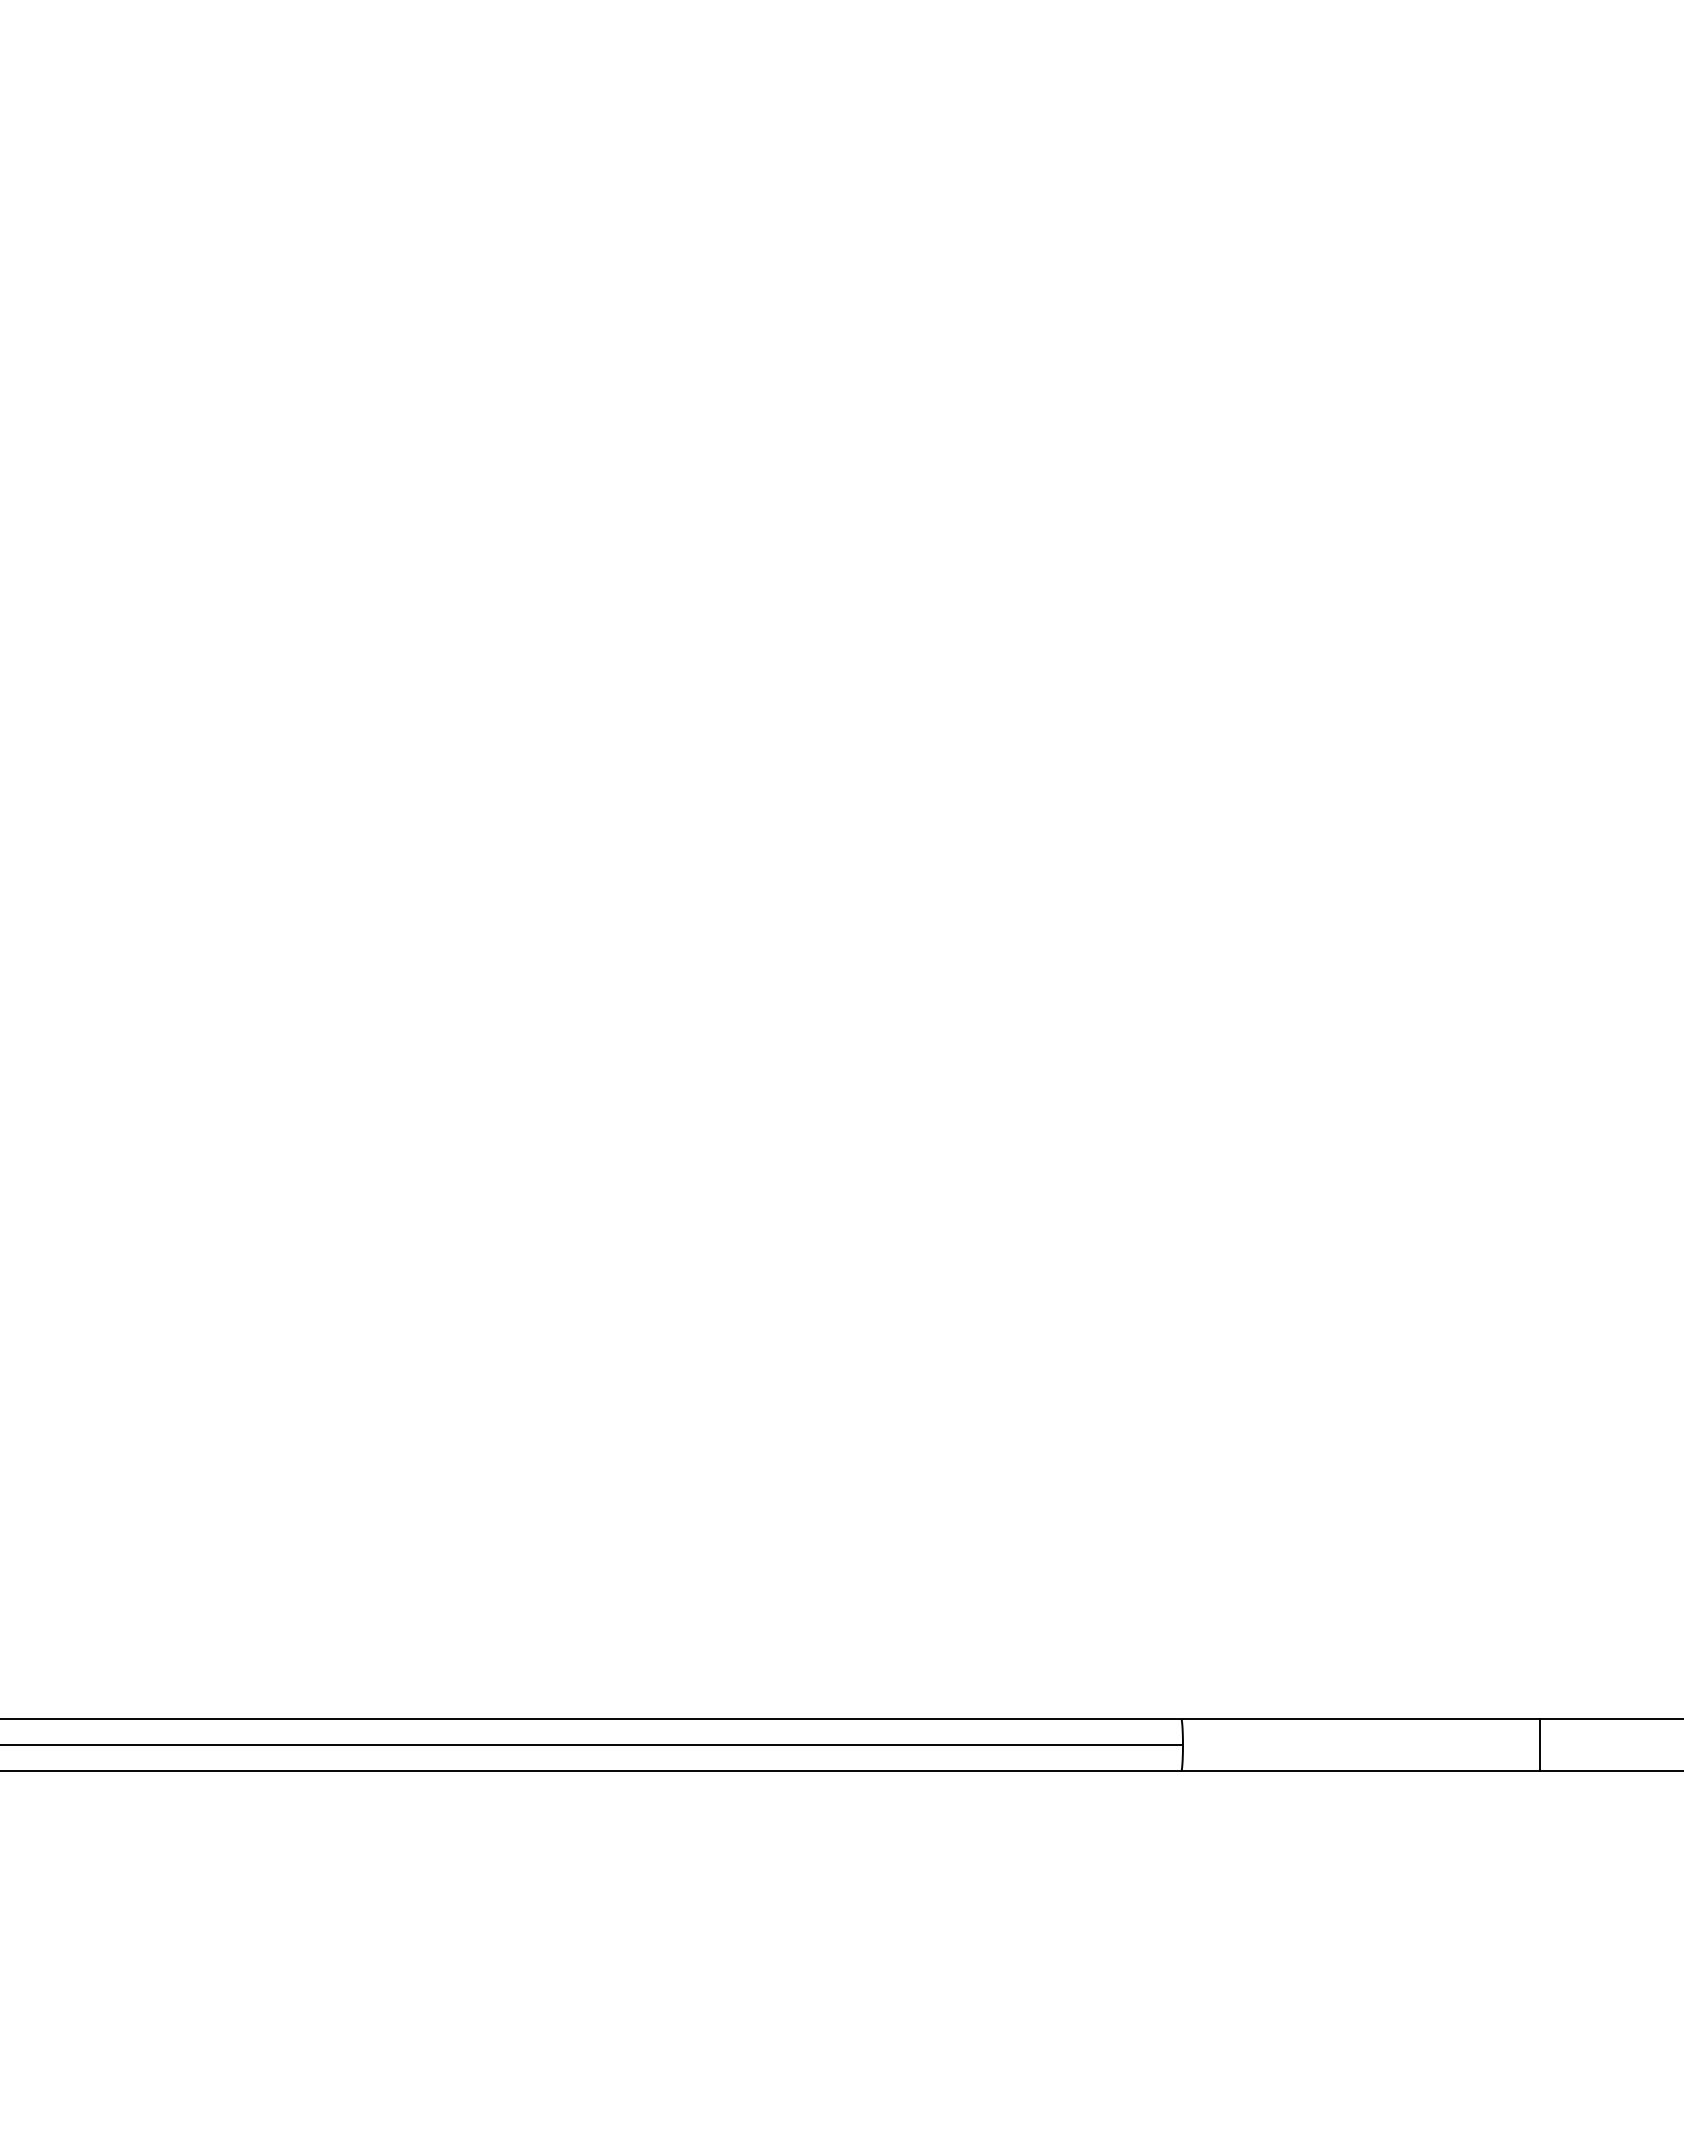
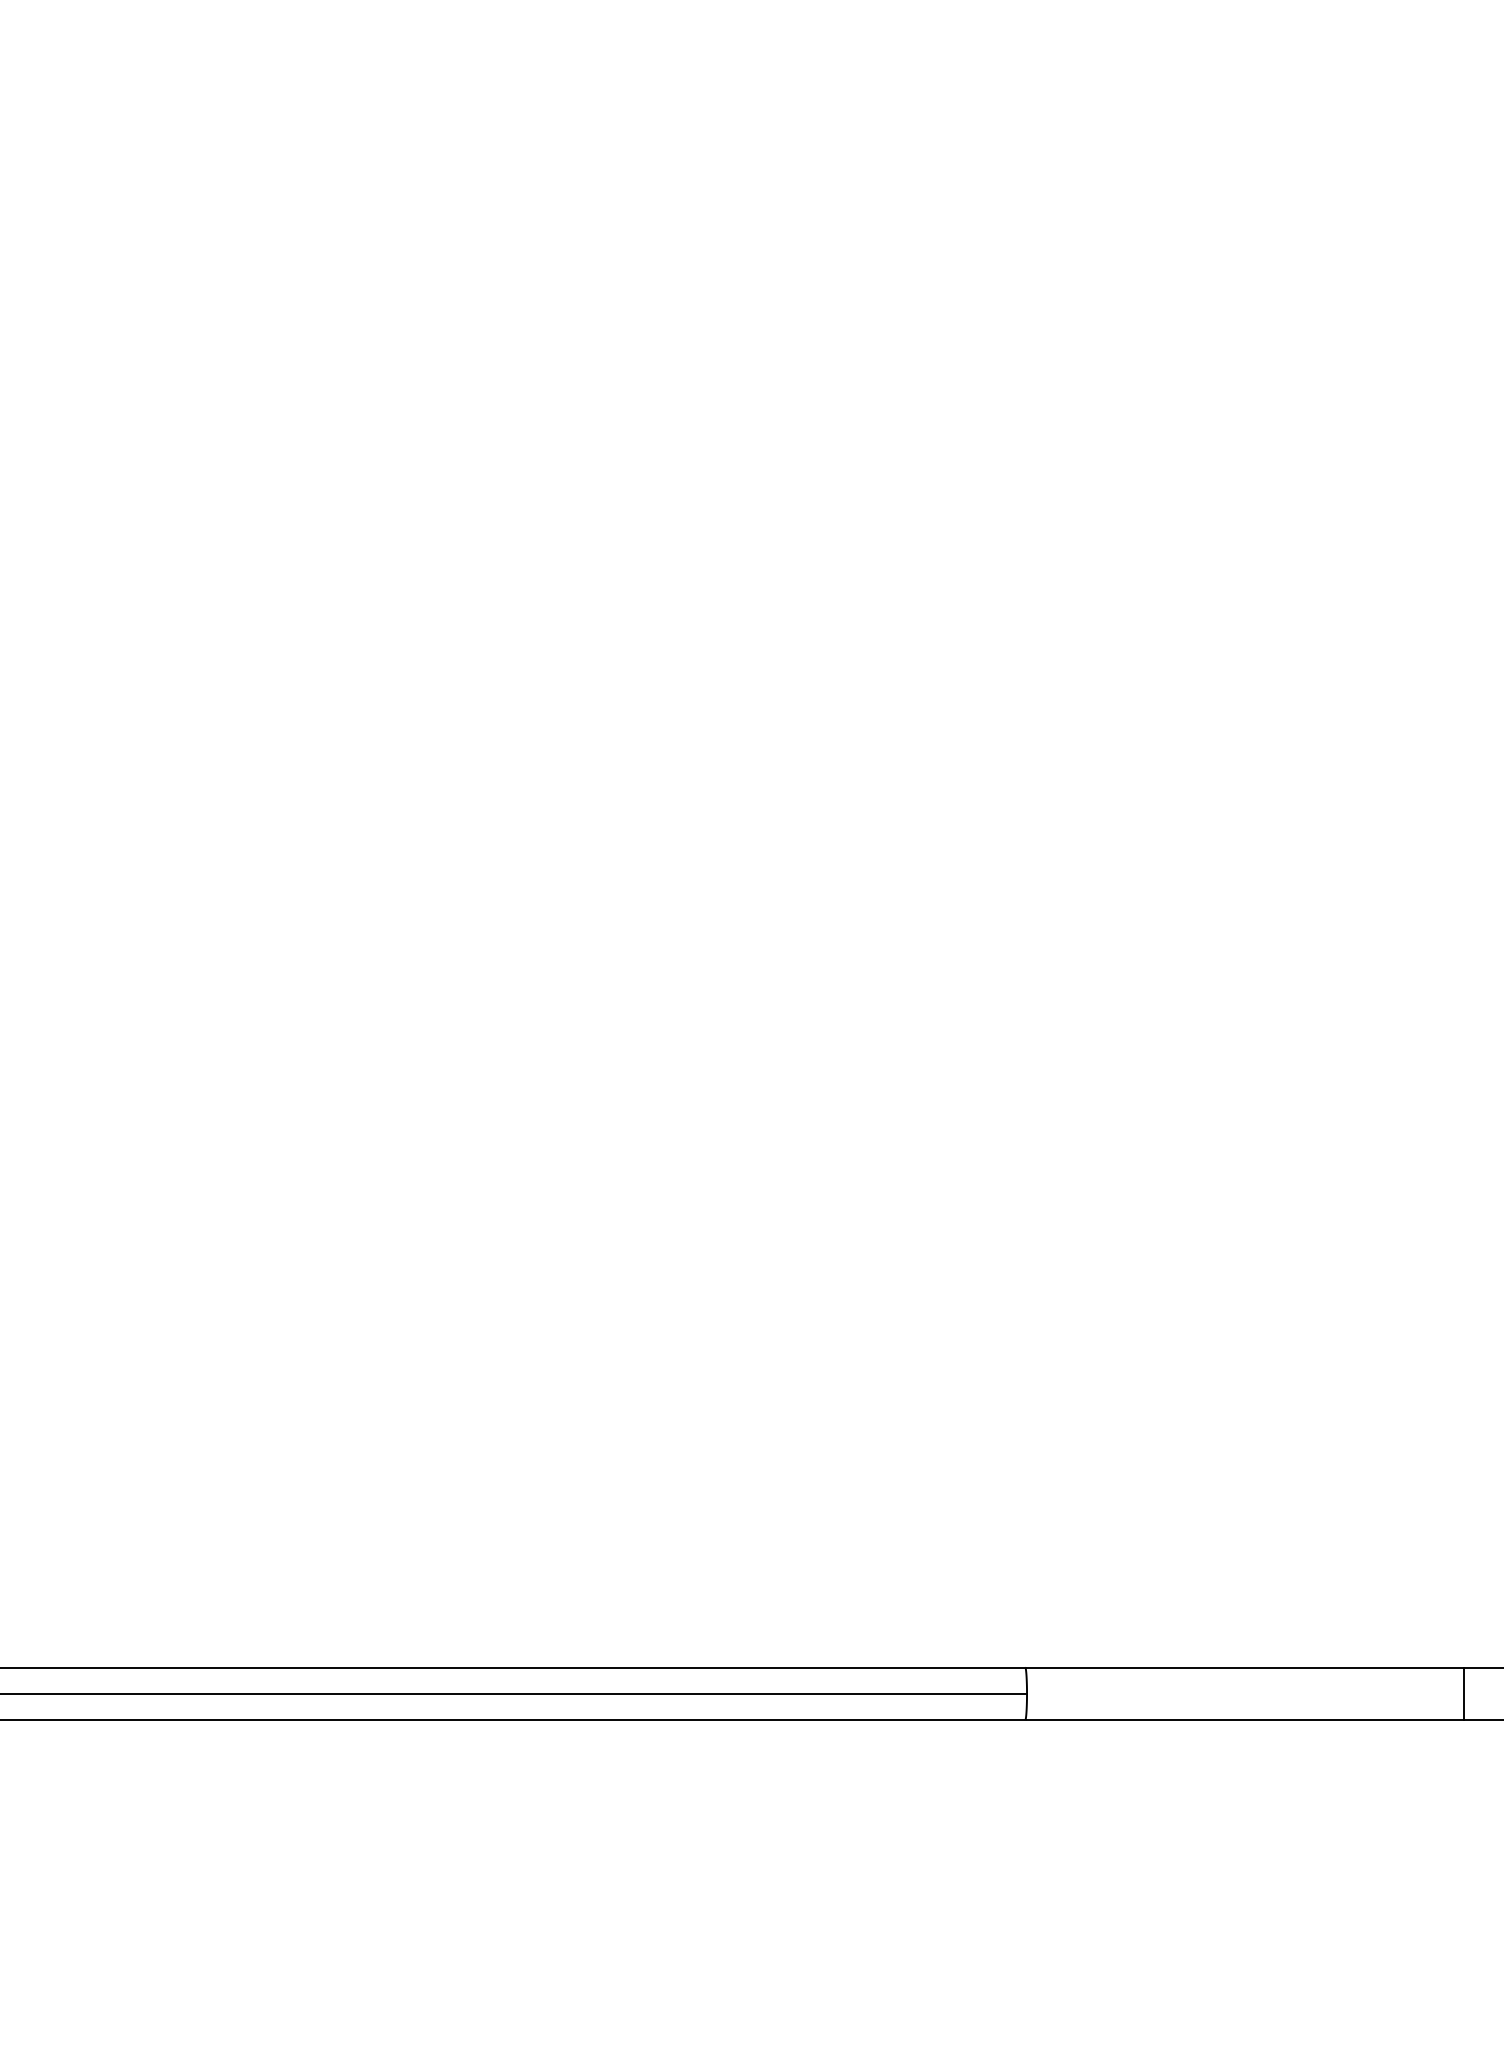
line: (1540, 1745) -> (1464, 1694), moved

